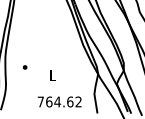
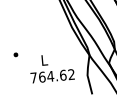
text: (59, 101) -> (52, 75), moved

